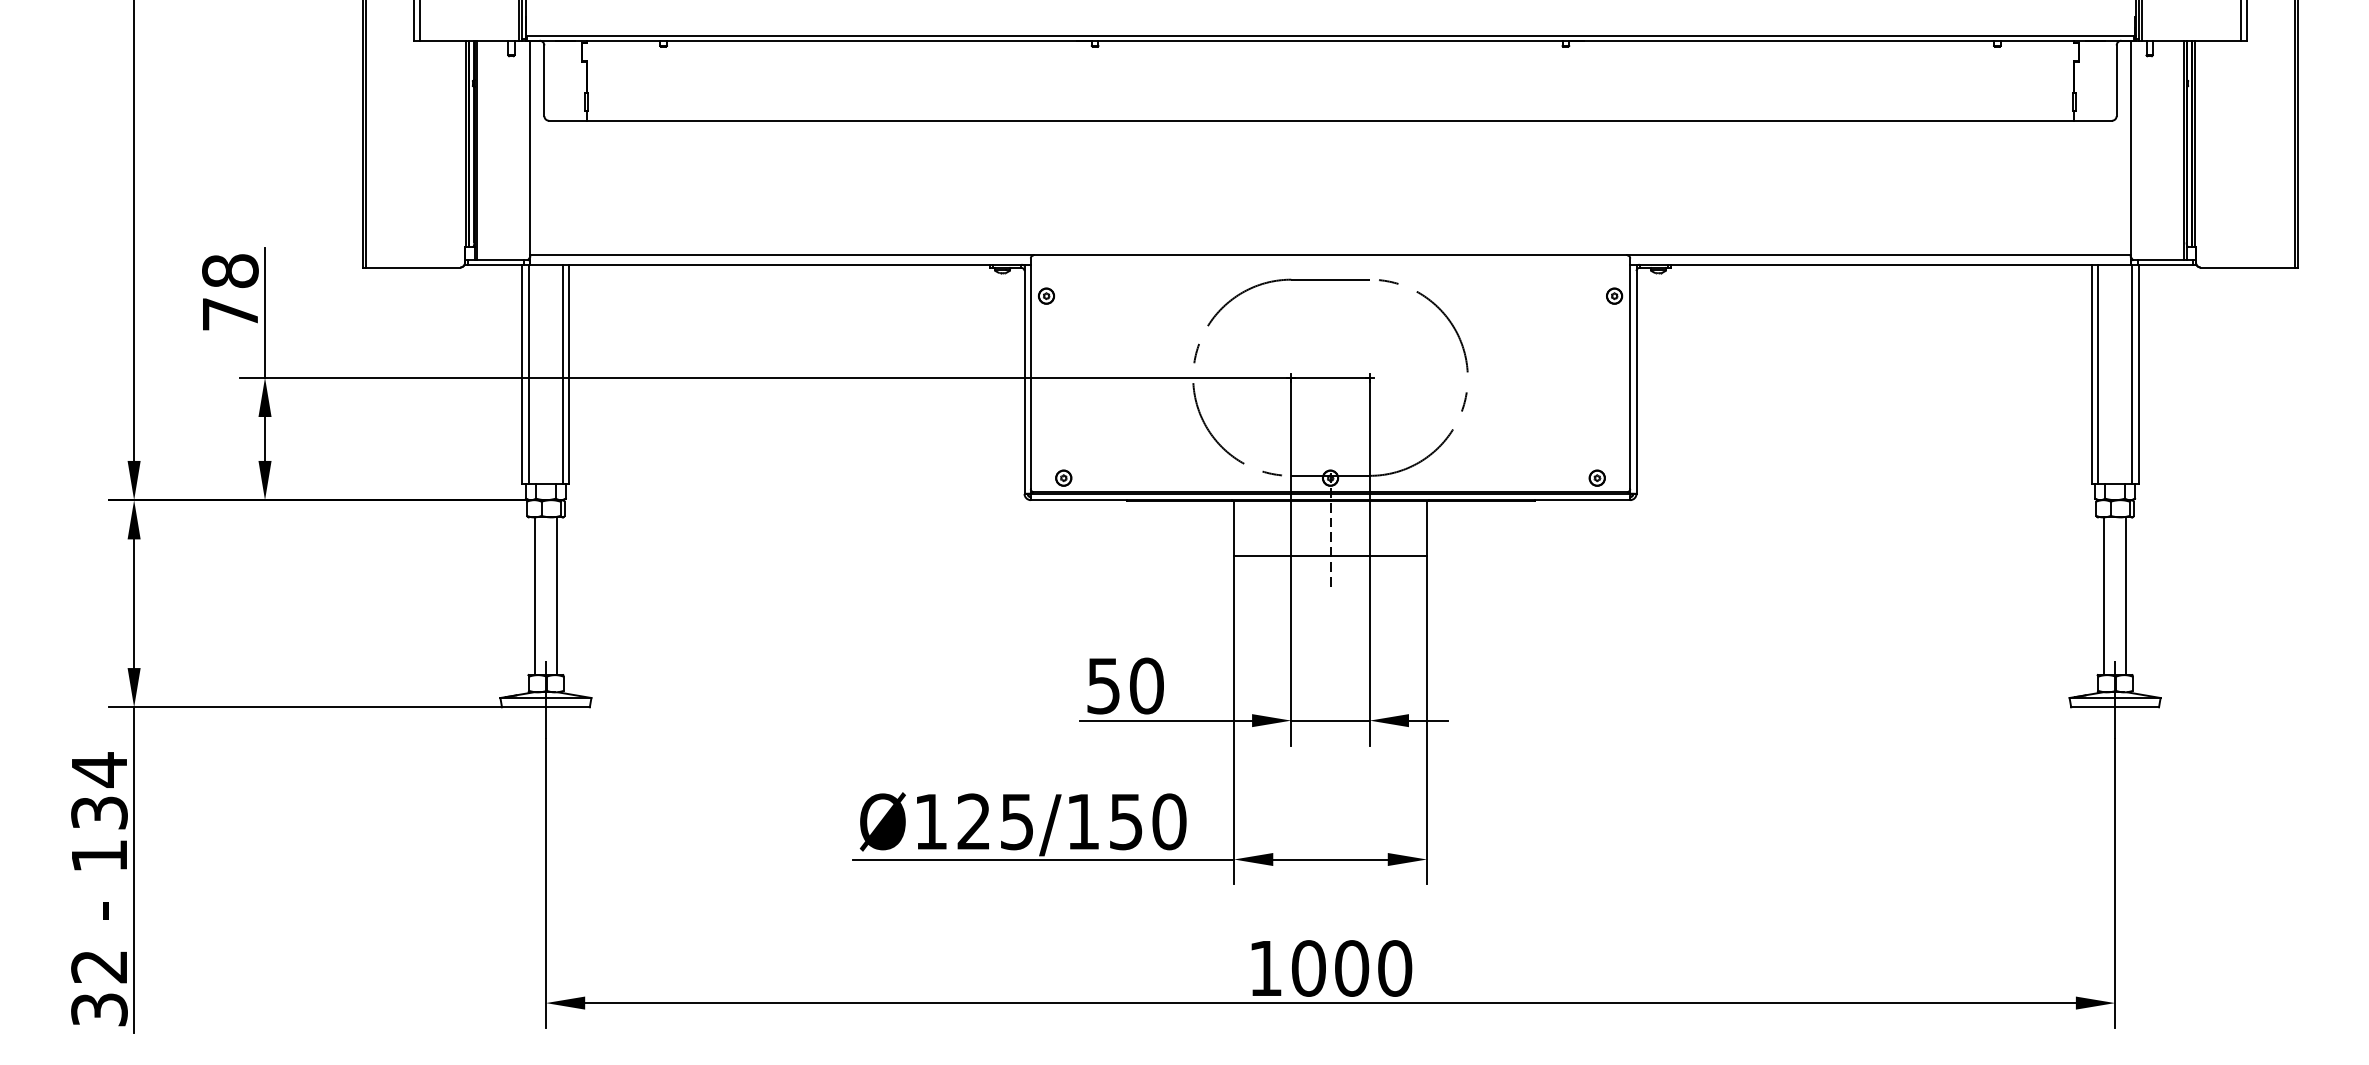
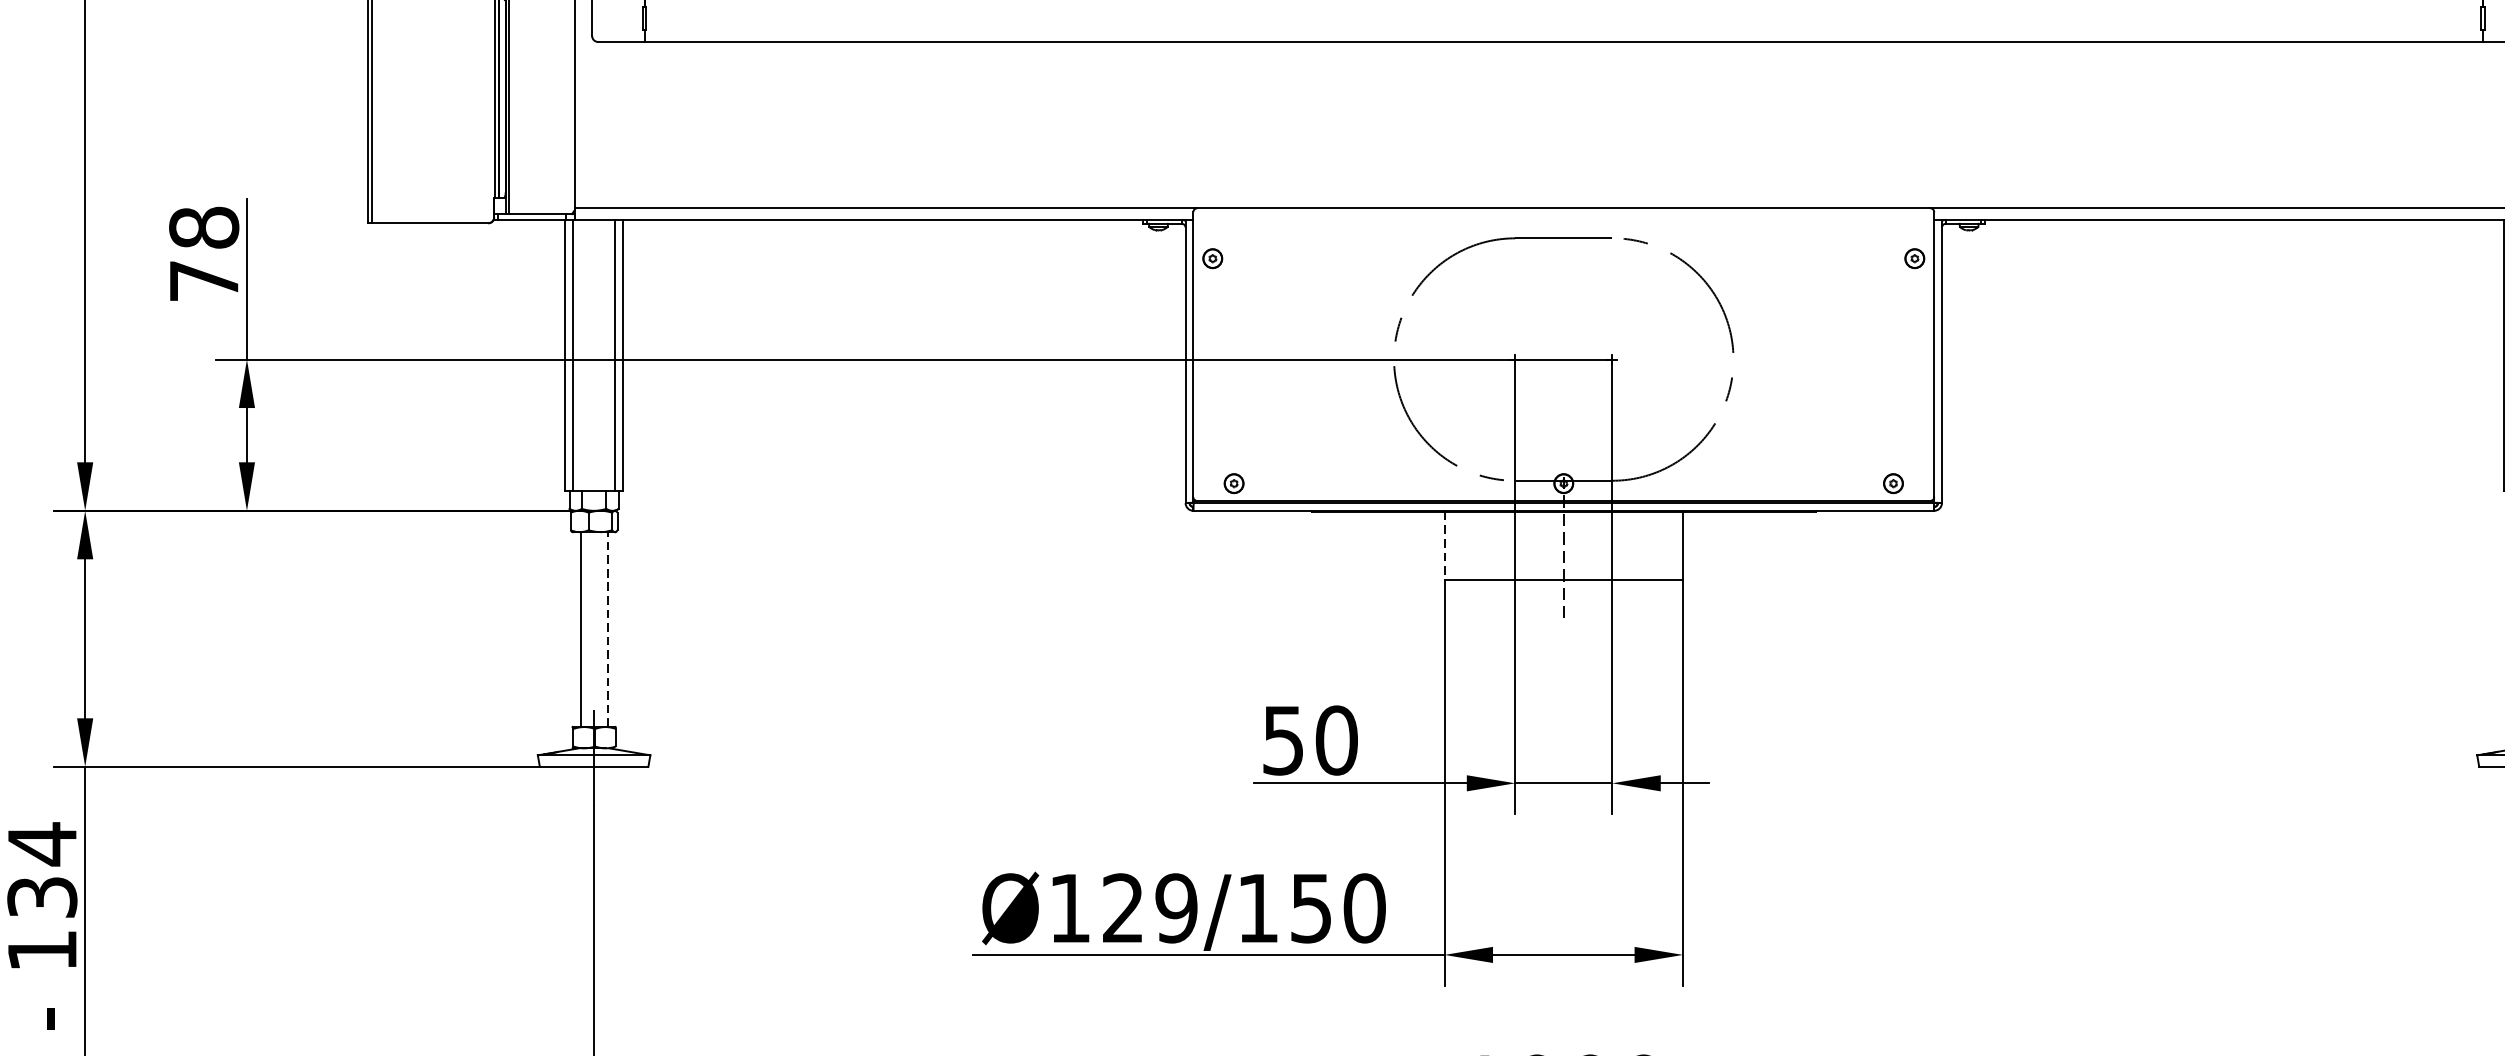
line: (1234, 528) -> (1445, 545), solid -> dashed
line: (556, 596) -> (607, 629), solid -> dashed
text: (1017, 821) -> (1176, 907), Ø125/150 -> Ø129/150

